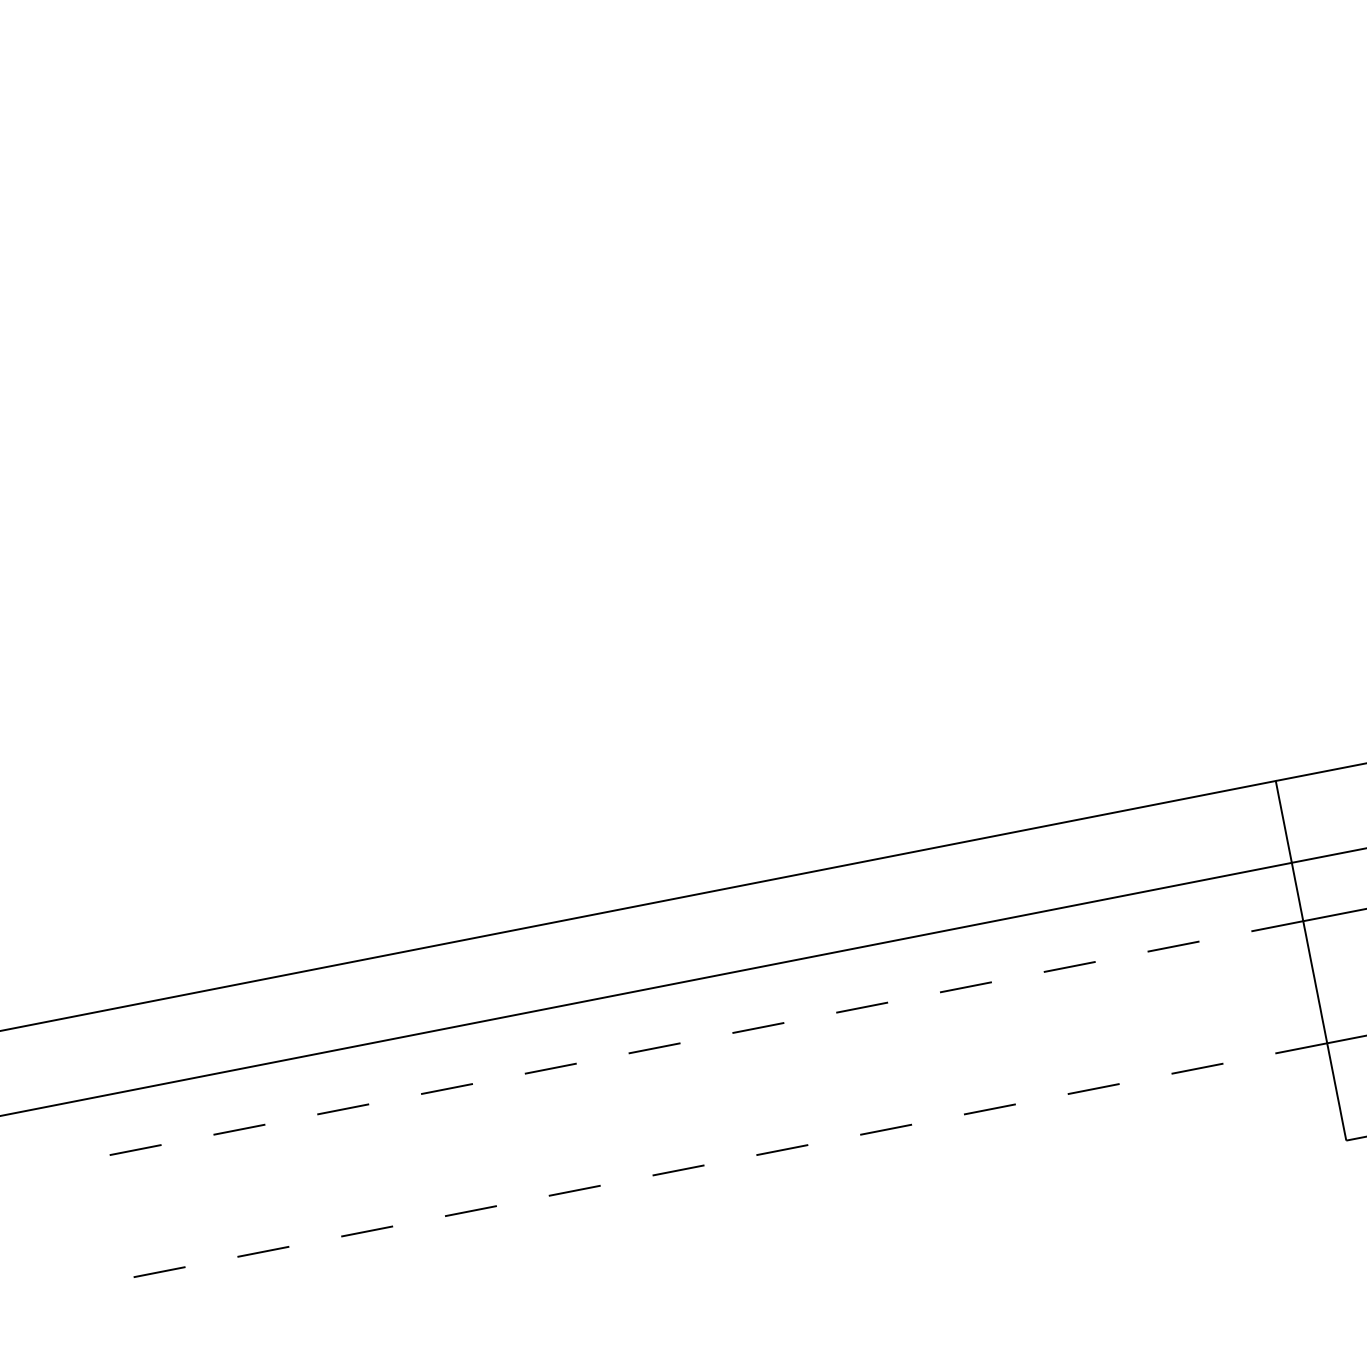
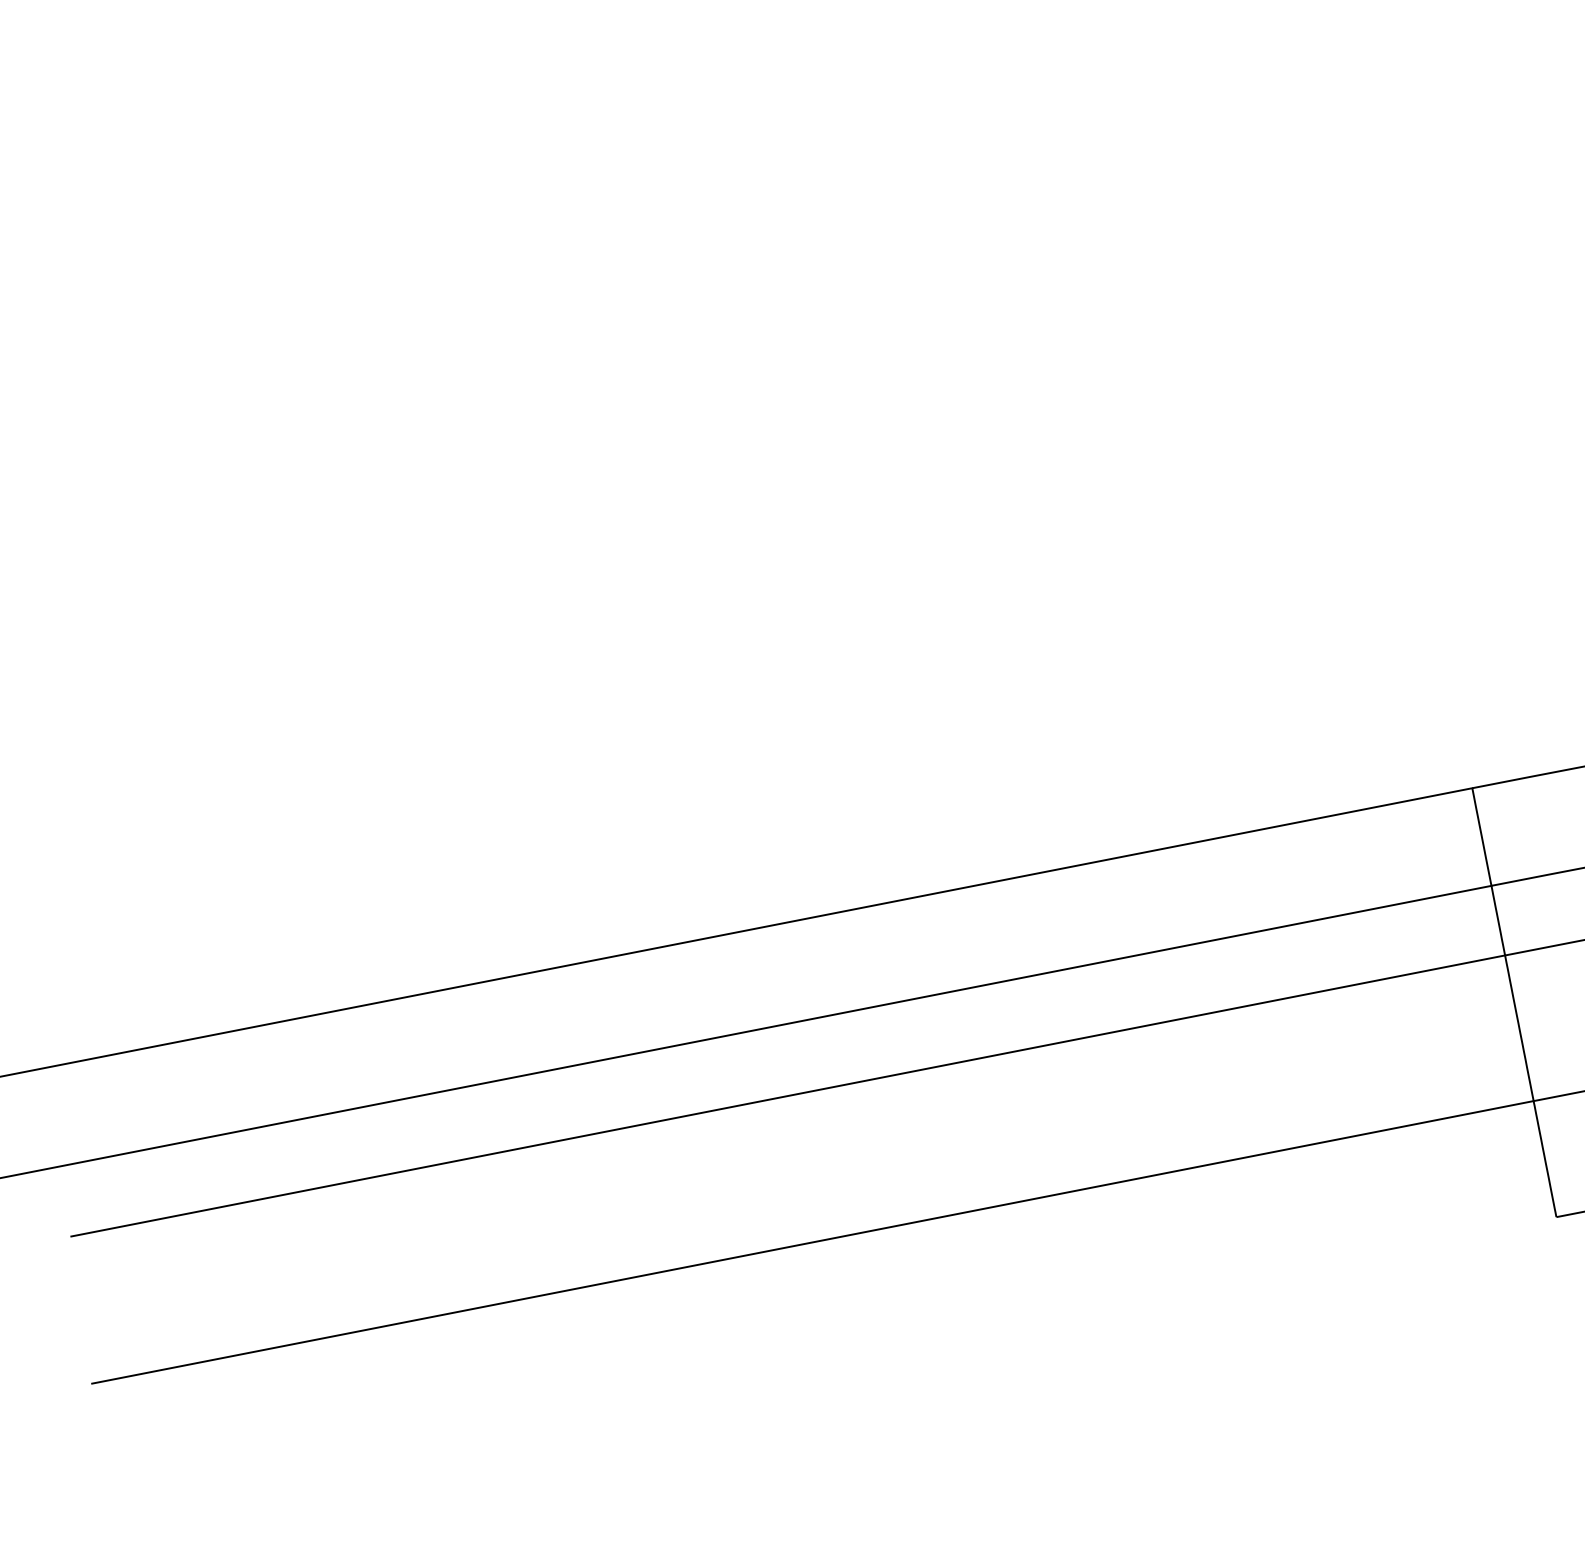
line: (701, 1039) -> (787, 1096), dashed -> solid
line: (722, 1161) -> (812, 1242), dashed -> solid

